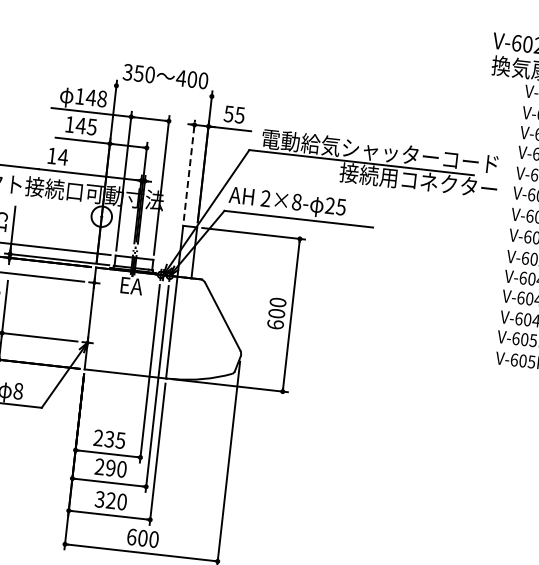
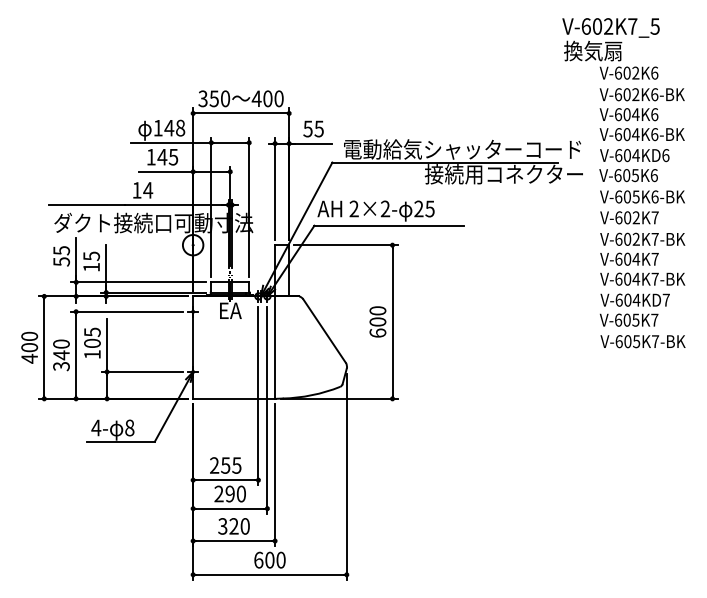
line: (164, 91) -> (241, 113), added
line: (189, 170) -> (275, 189), dashed -> solid
text: (297, 201) -> (385, 208), 2×8- -> 2×2-
text: (109, 439) -> (225, 465), 235 -> 255

